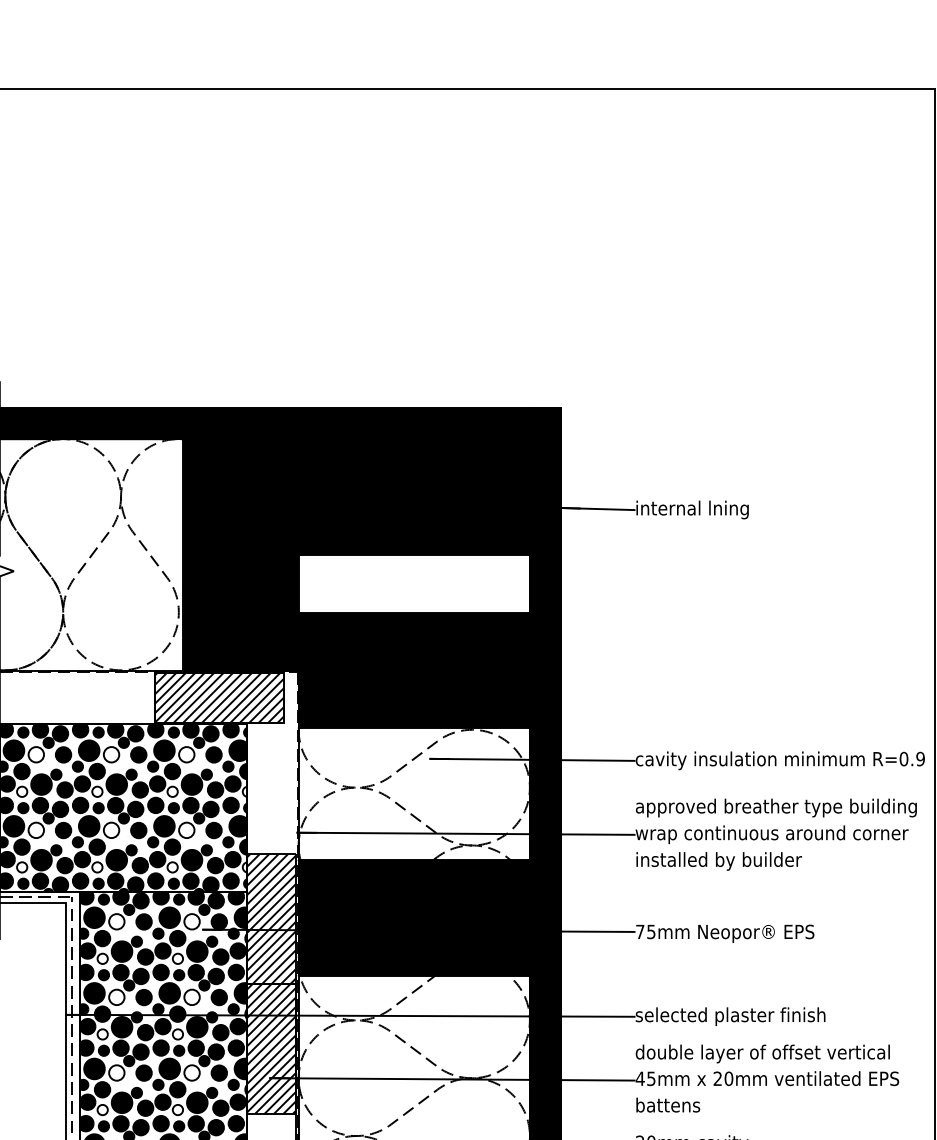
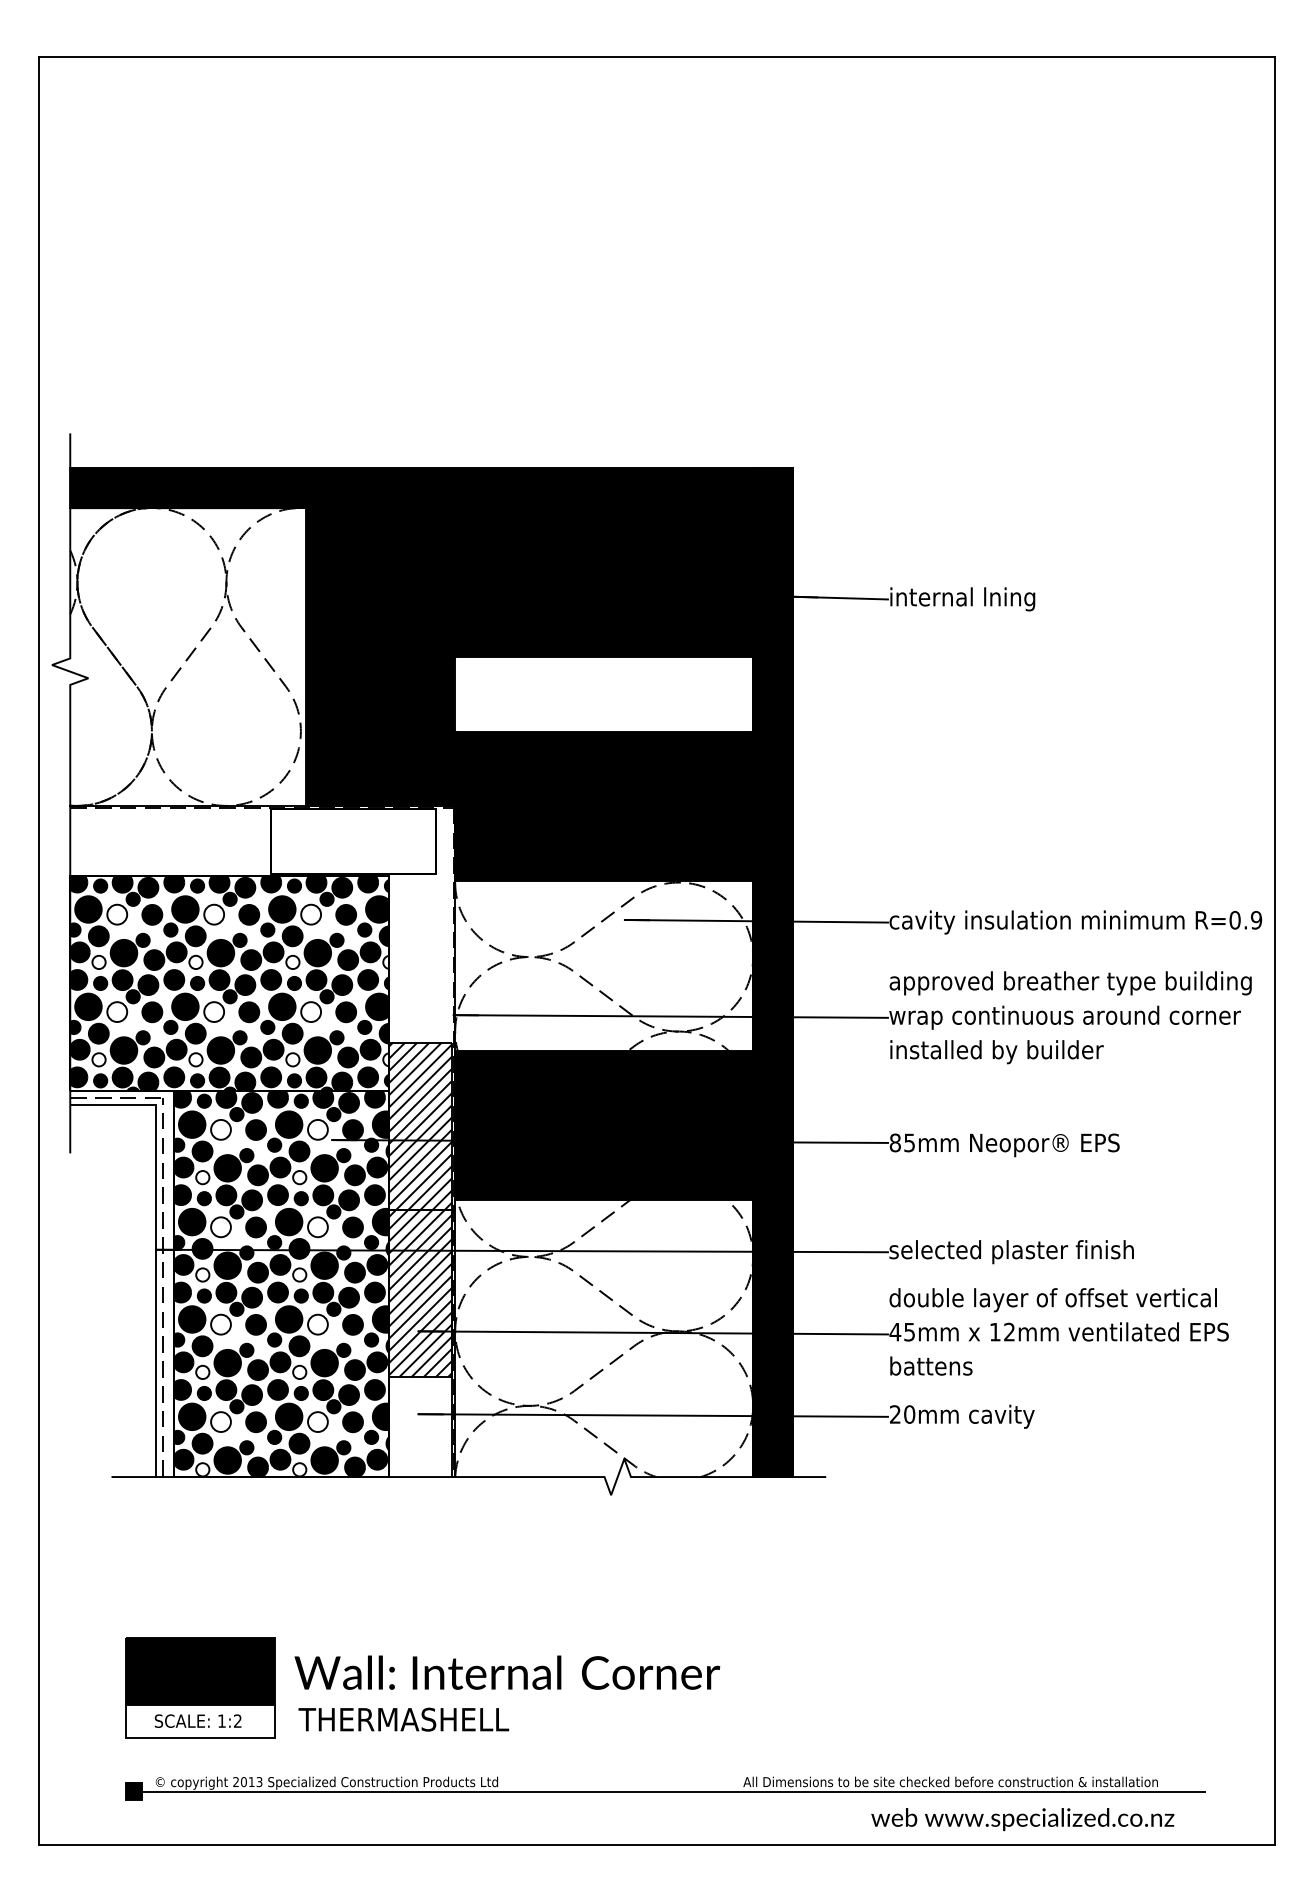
hatch: (219, 697) -> (353, 841), removed
text: (639, 931) -> (894, 1142), 75mm -> 85mm
text: (723, 1078) -> (1002, 1331), 20mm -> 12mm

